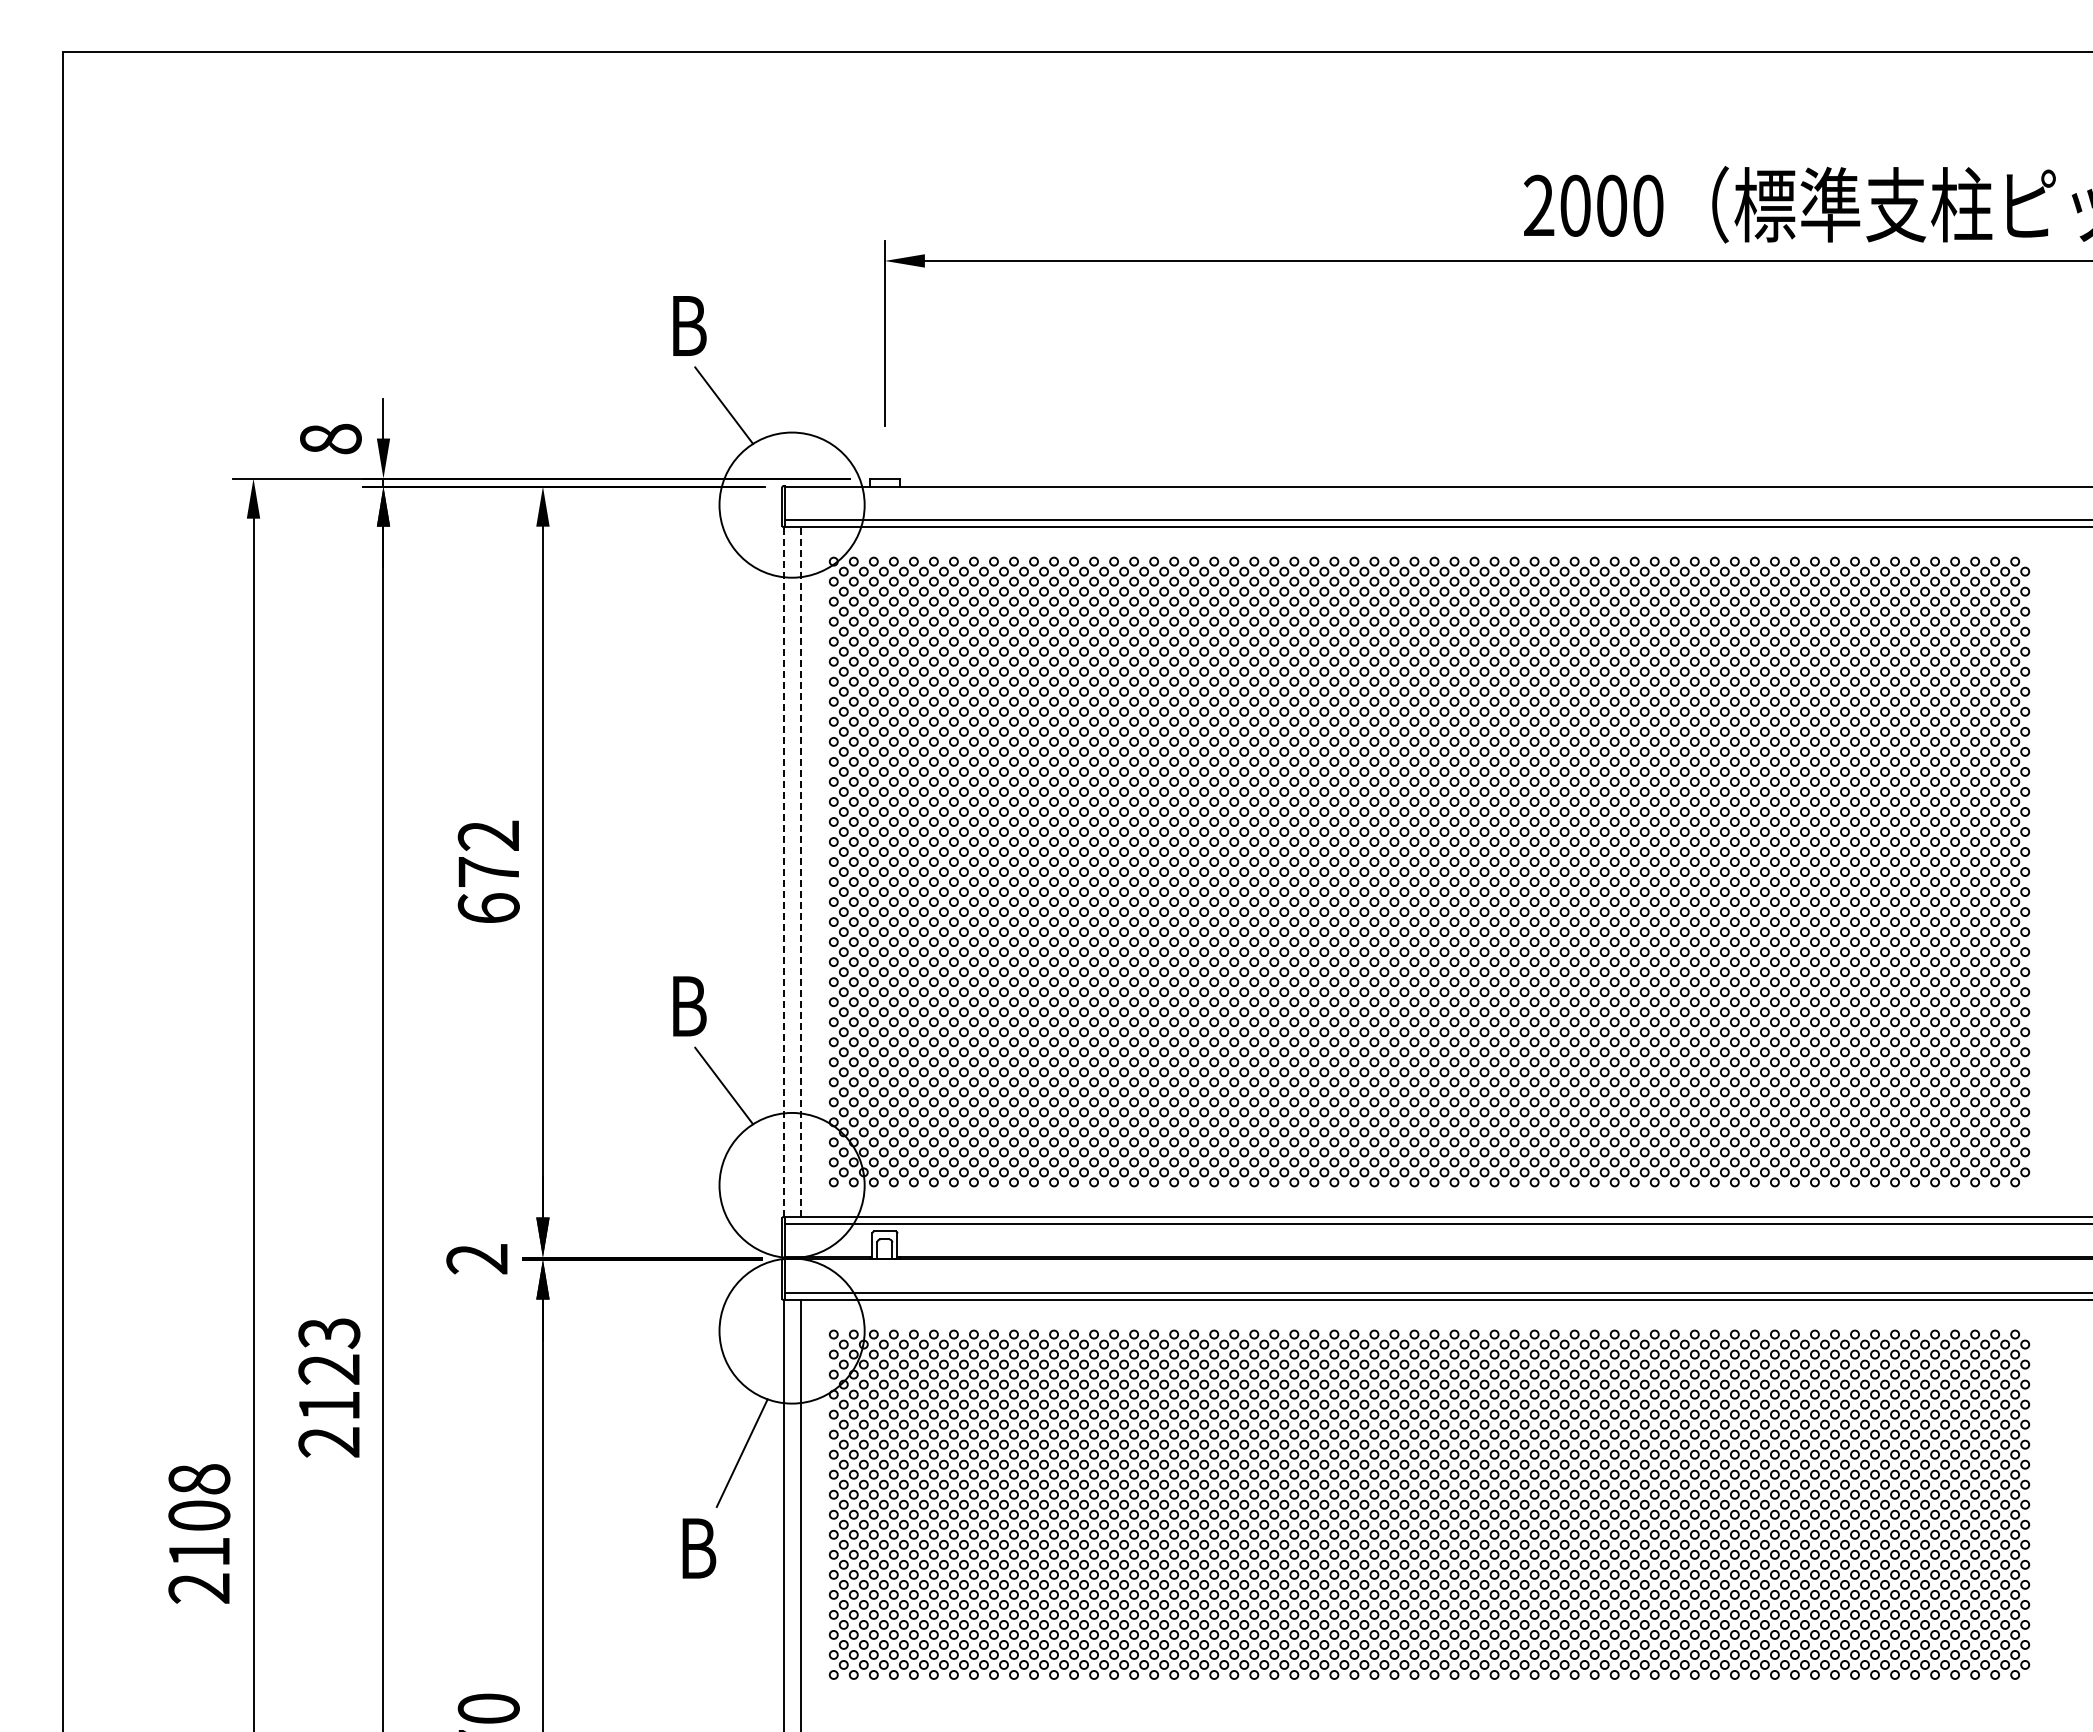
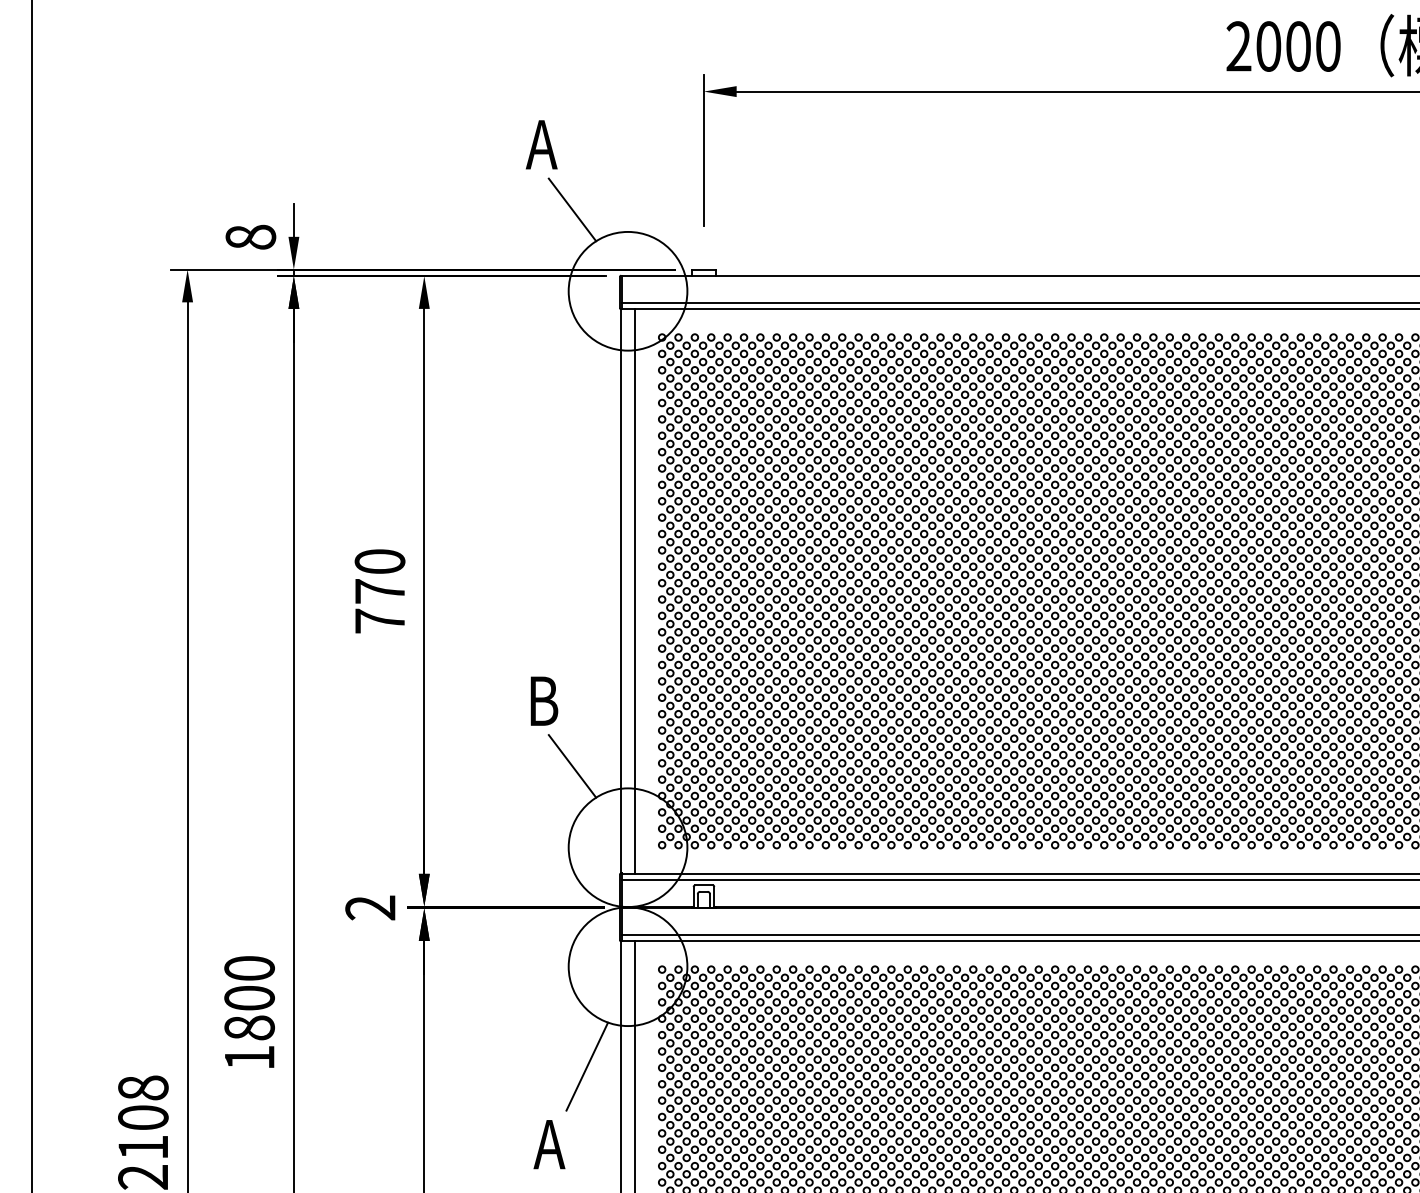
text: (686, 325) -> (541, 144), B -> A
text: (488, 871) -> (379, 590), 672 -> 770
line: (800, 871) -> (634, 590), dashed -> solid
line: (783, 872) -> (621, 591), dashed -> solid
text: (329, 1387) -> (249, 1012), 2123 -> 1800
text: (696, 1548) -> (549, 1144), B -> A

